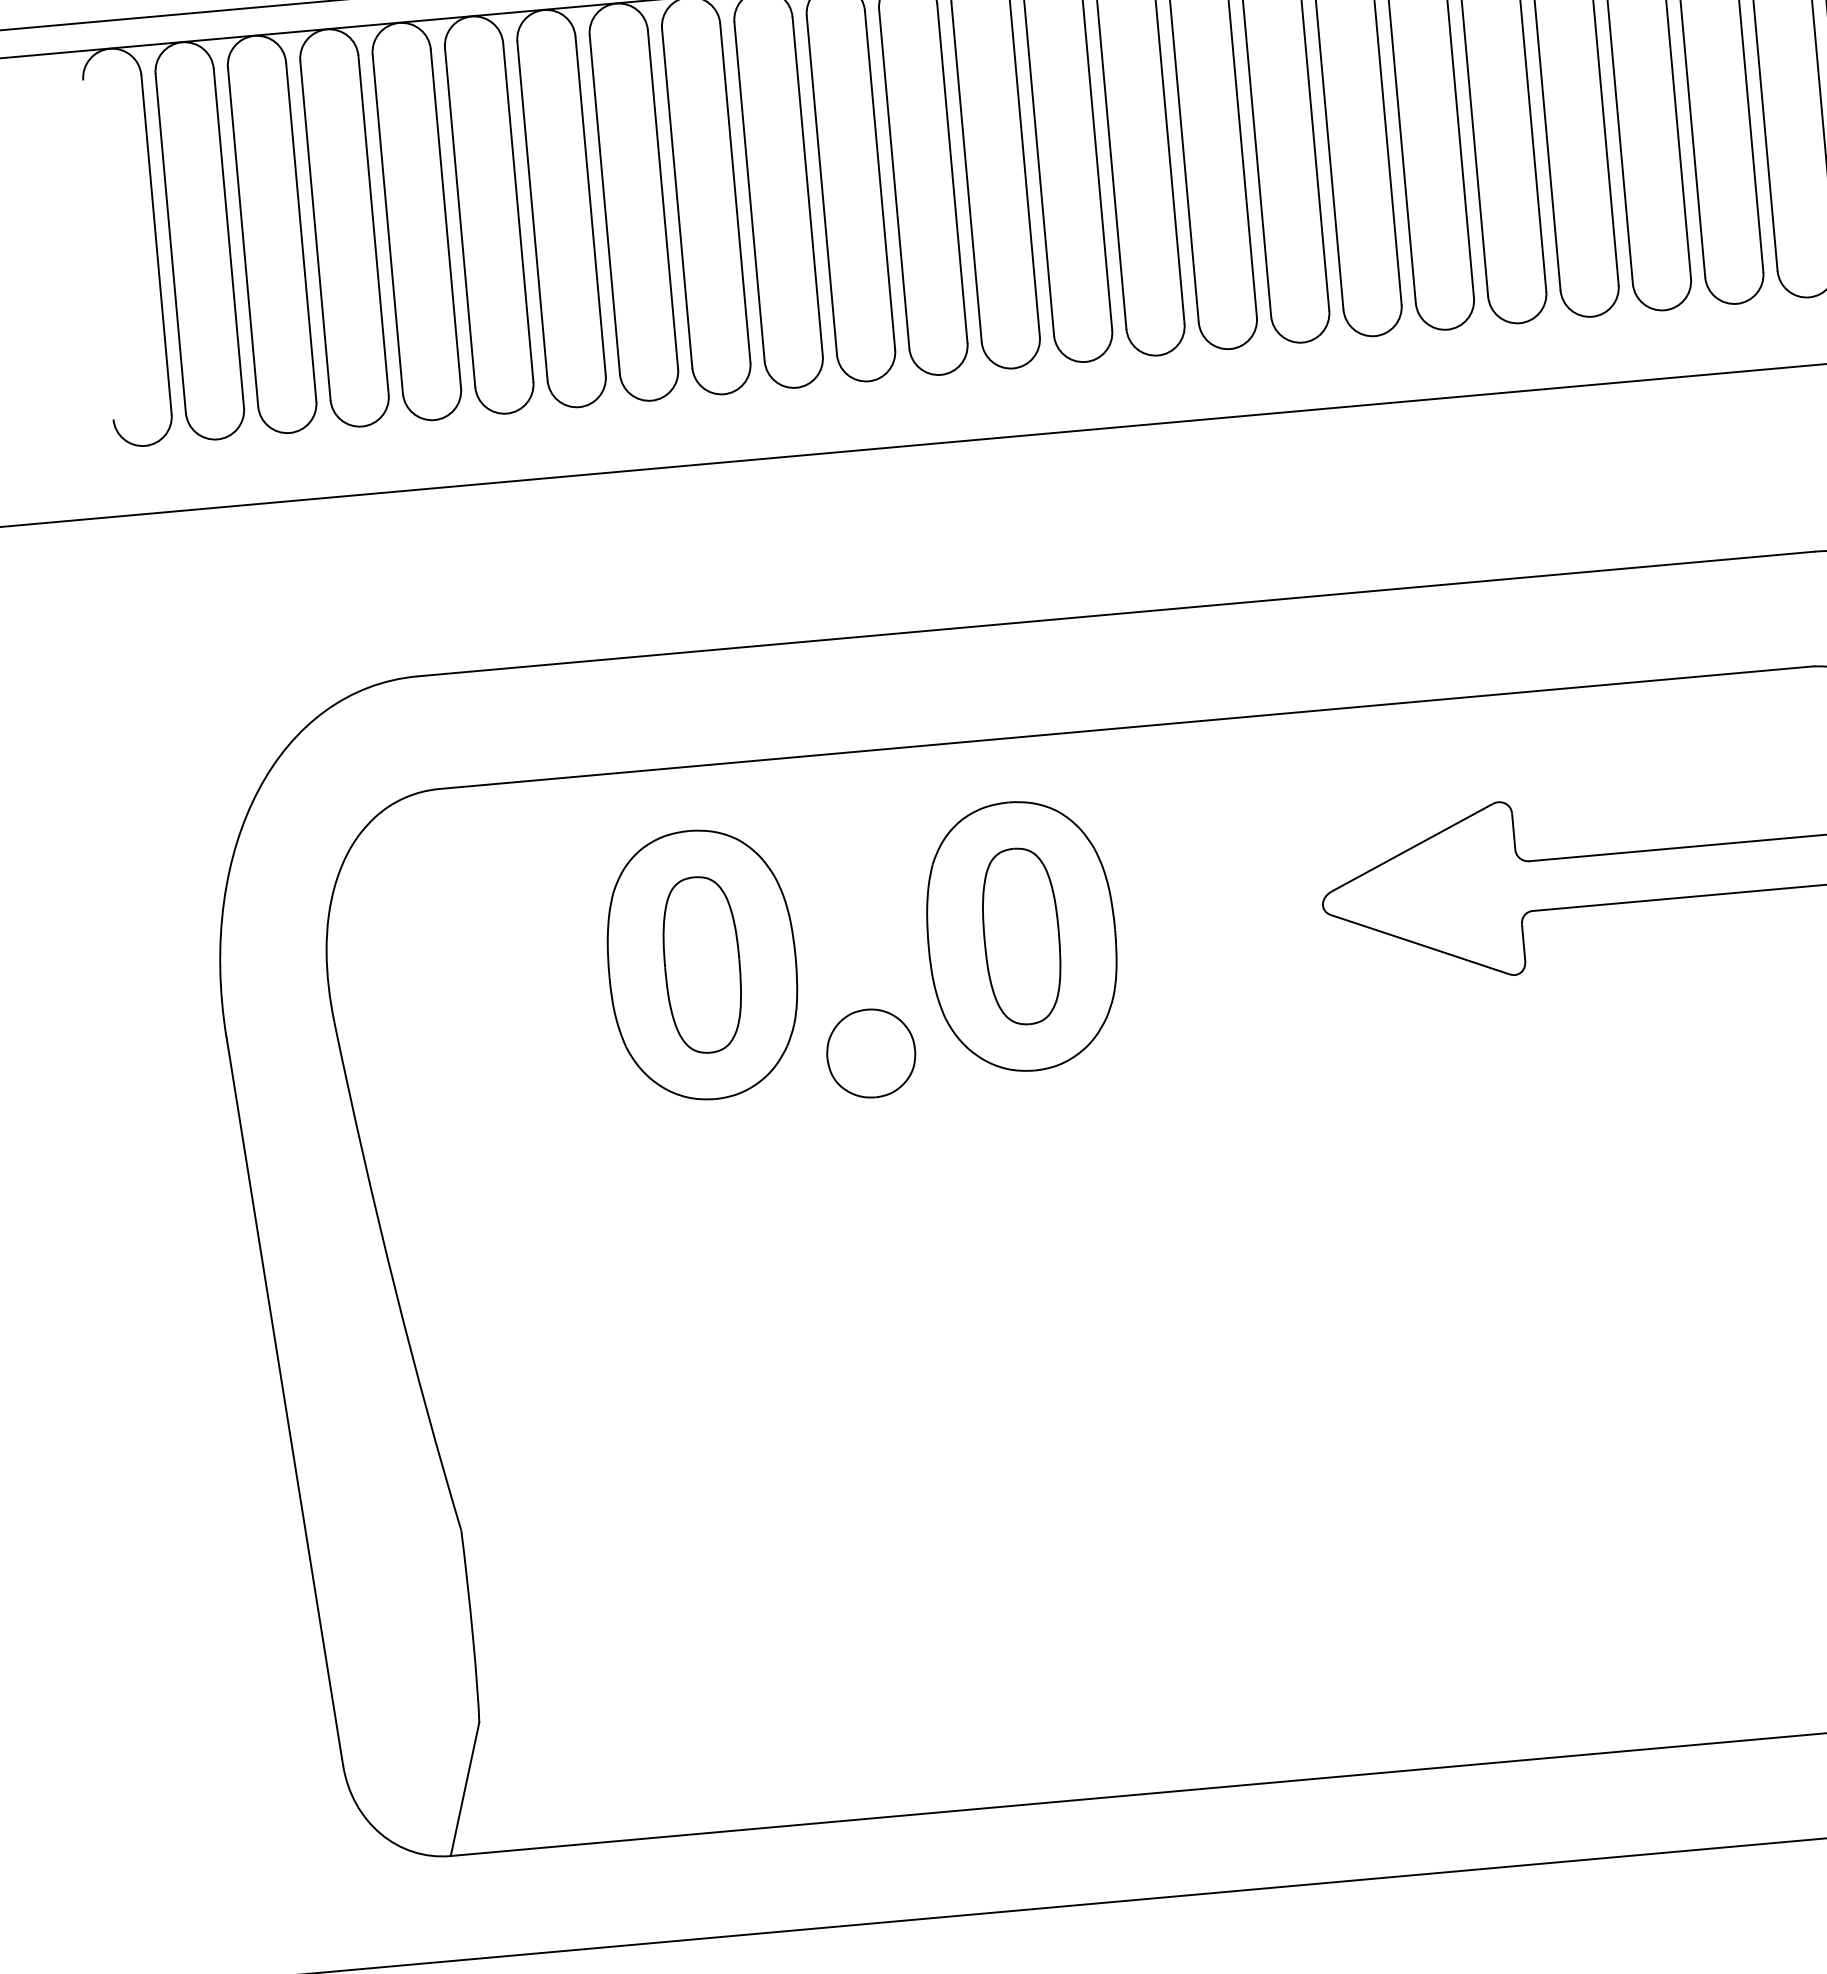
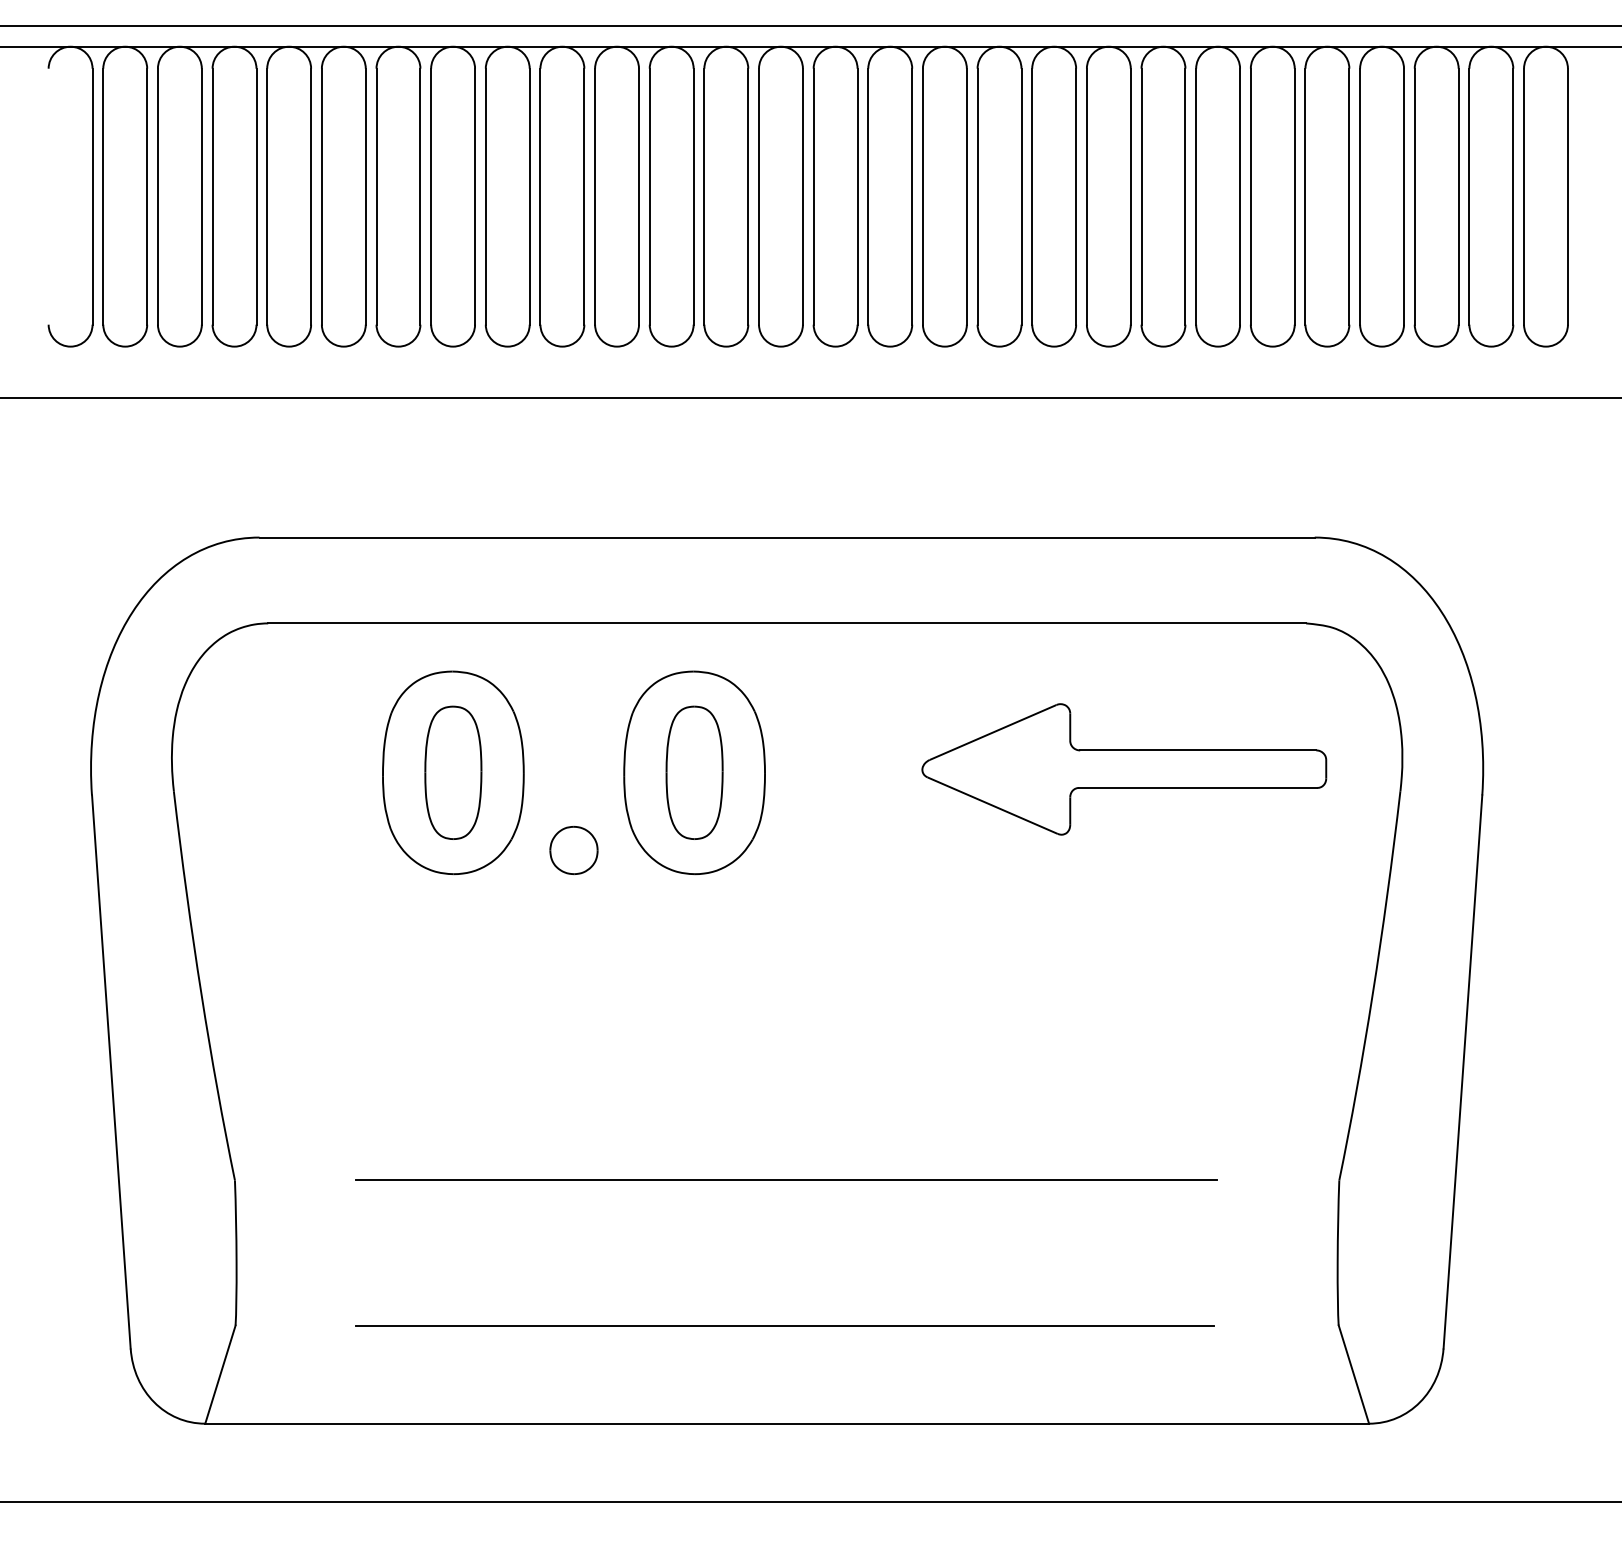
part: (870, 1053) -> (573, 850), size x0.71
line: (1191, 1465) -> (786, 1180), added
line: (1206, 1657) -> (784, 1325), added

